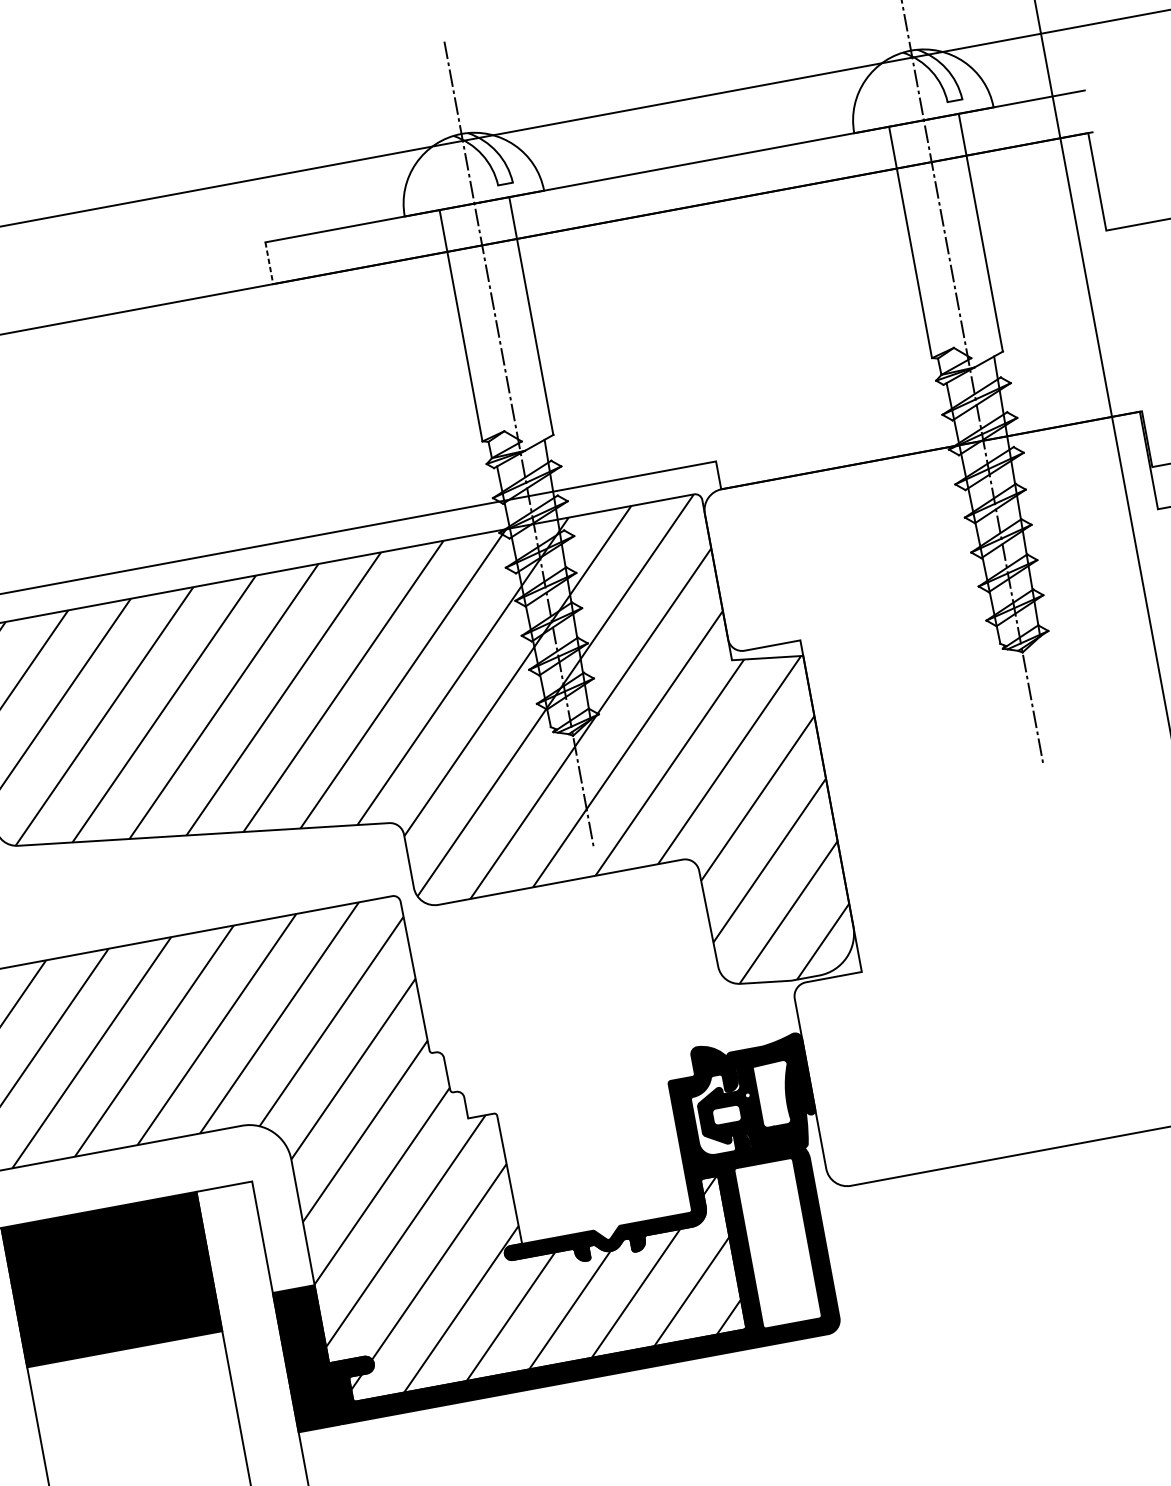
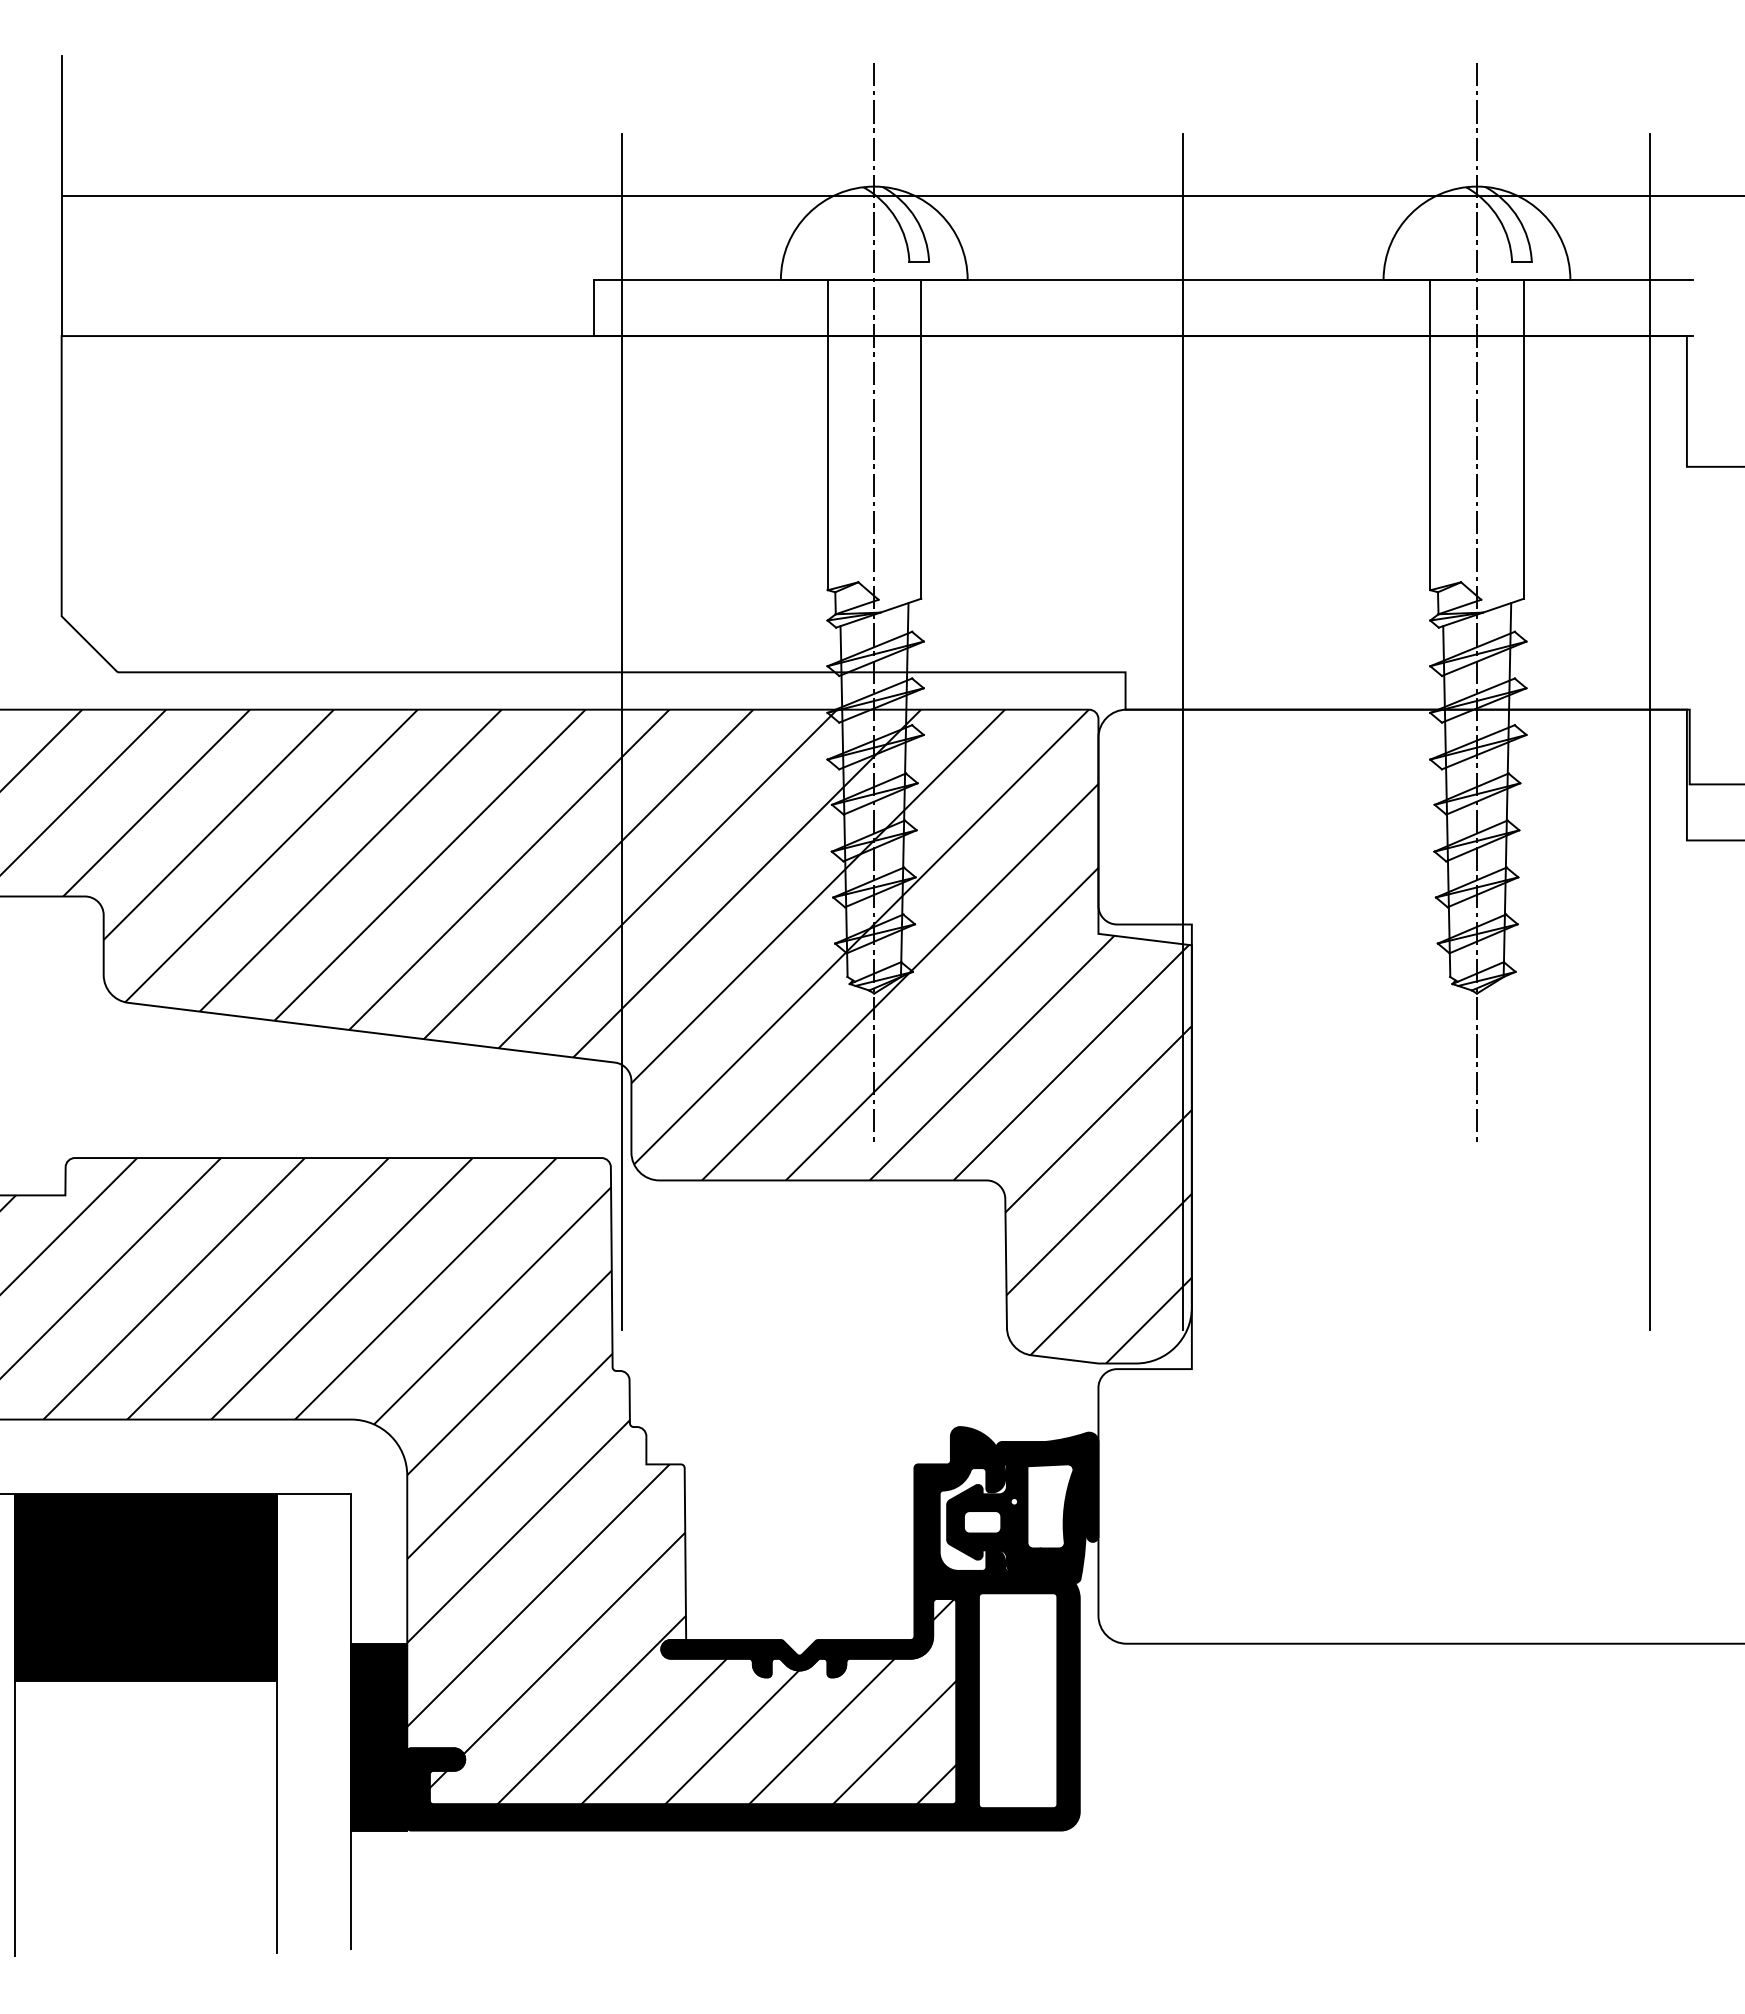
line: (269, 263) -> (594, 308), dashed -> solid
line: (766, 497) -> (1182, 731), added
line: (349, 575) -> (622, 731), added

